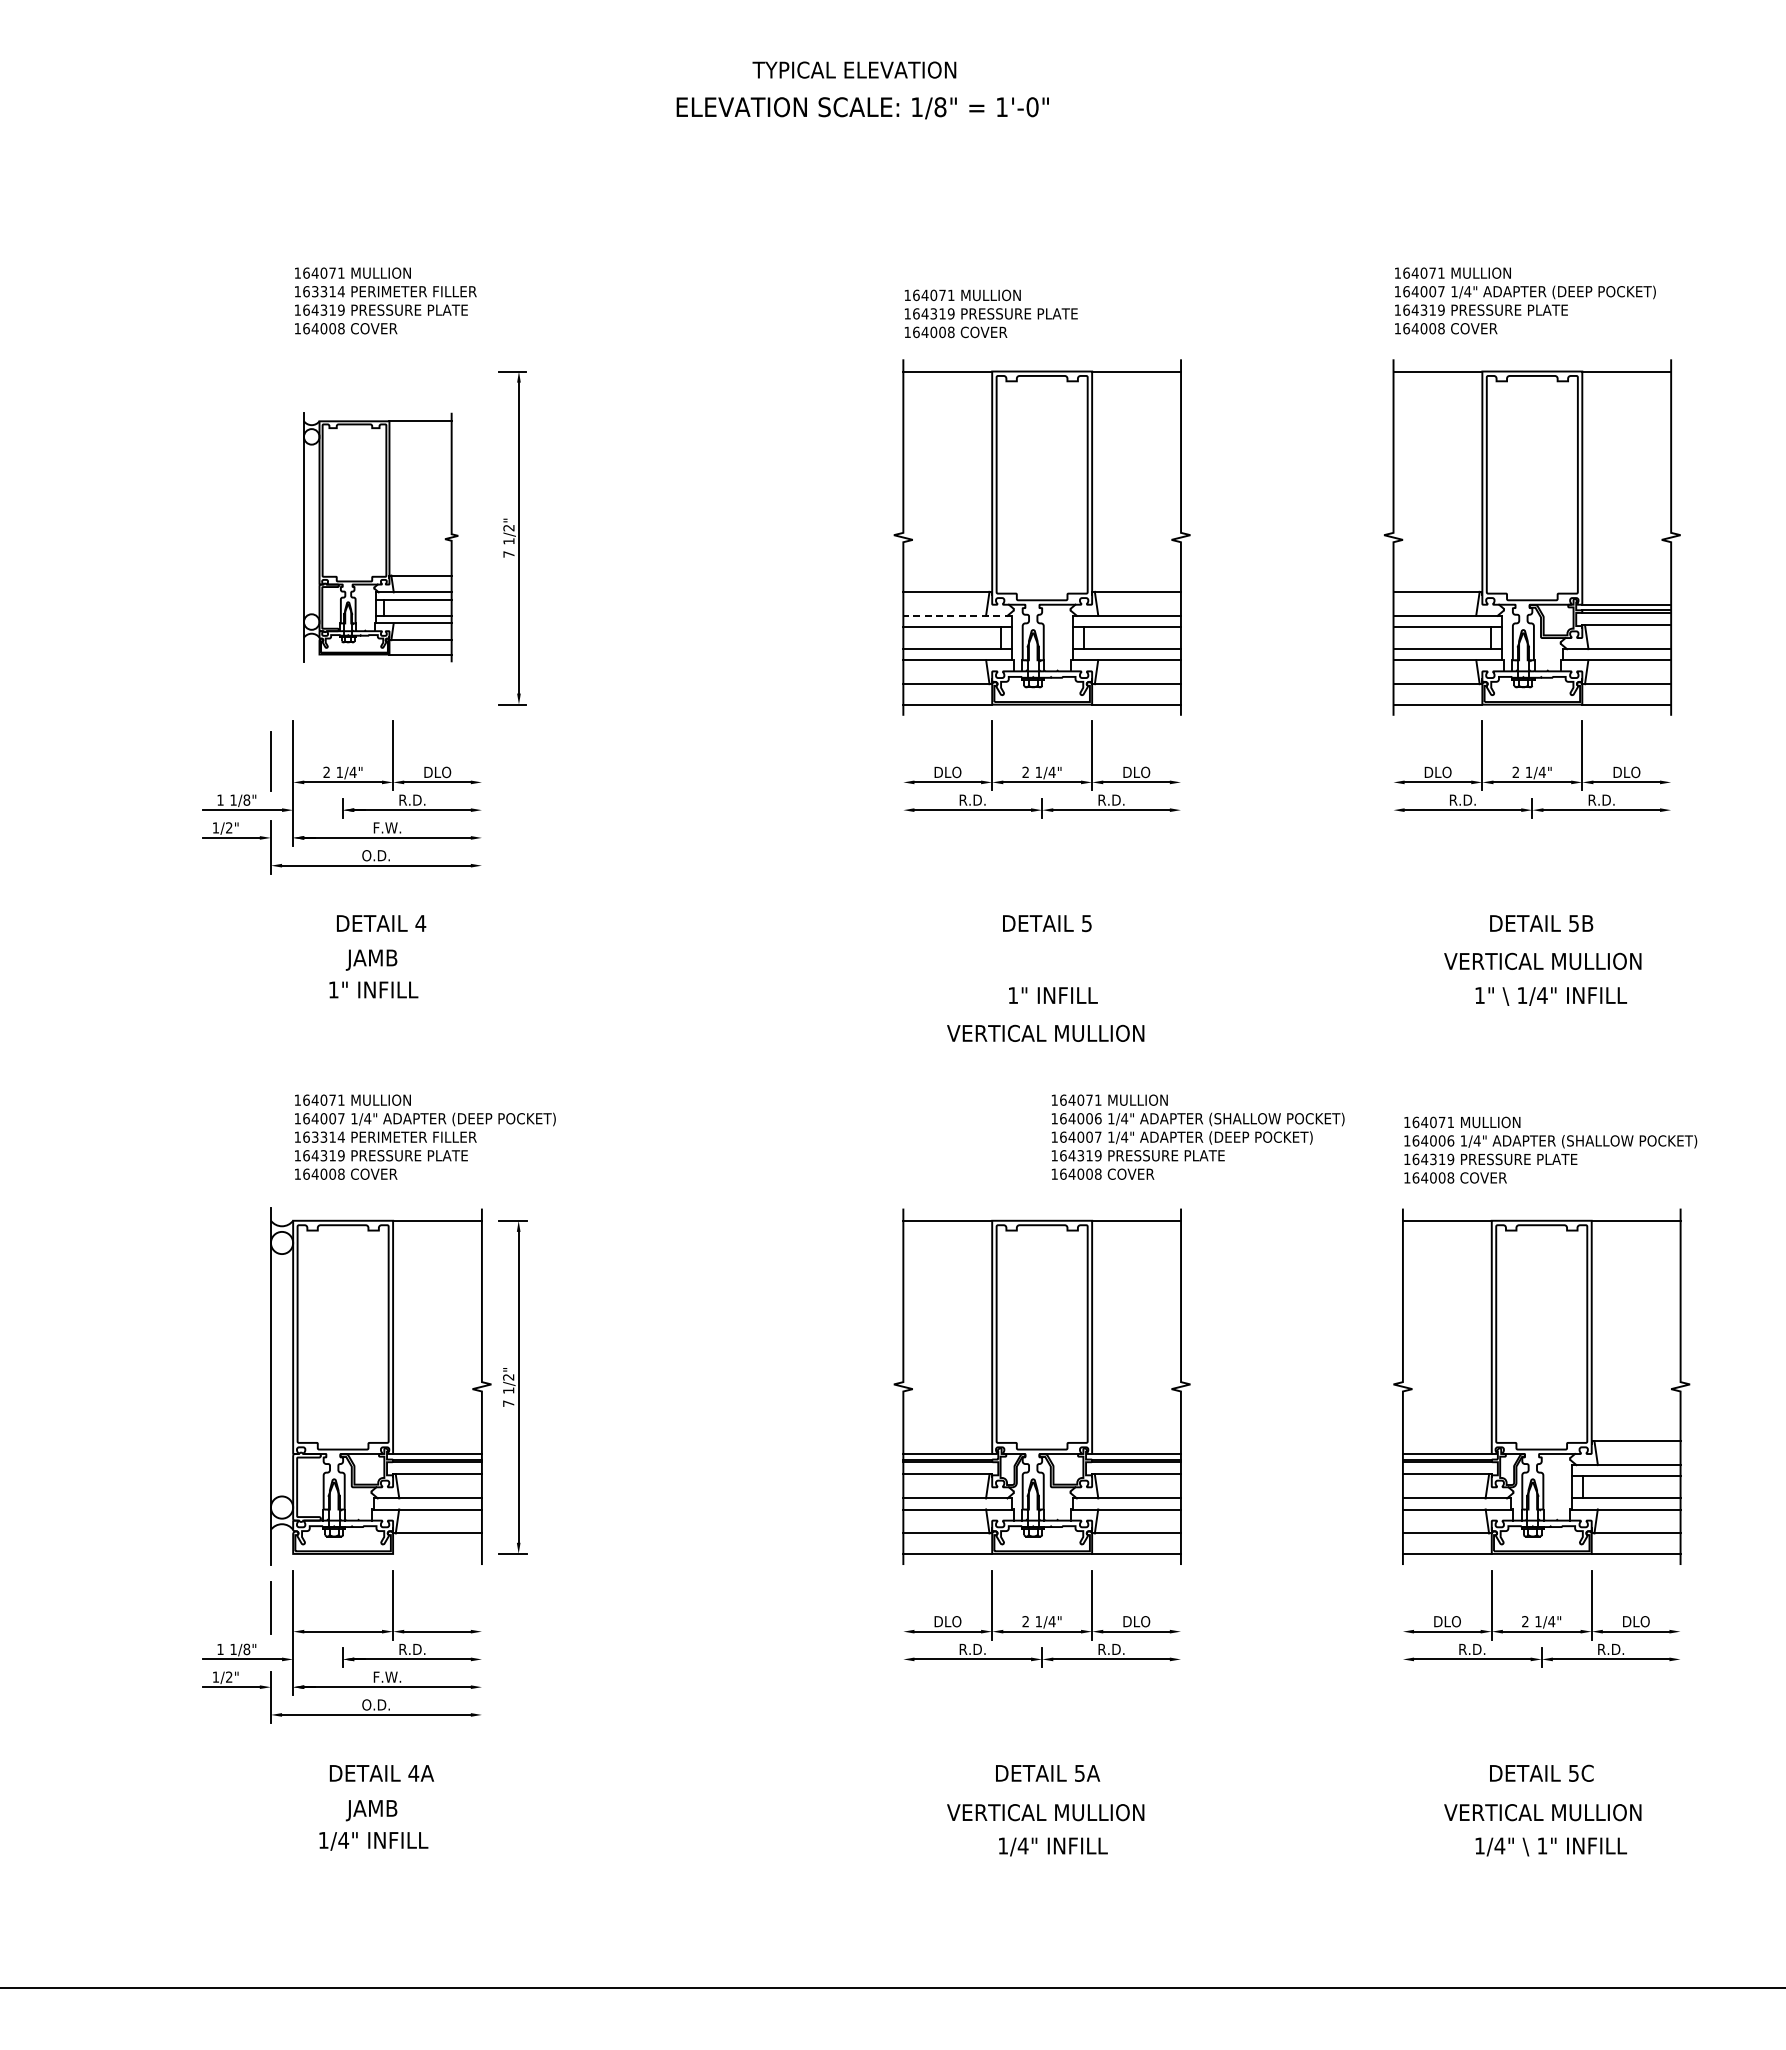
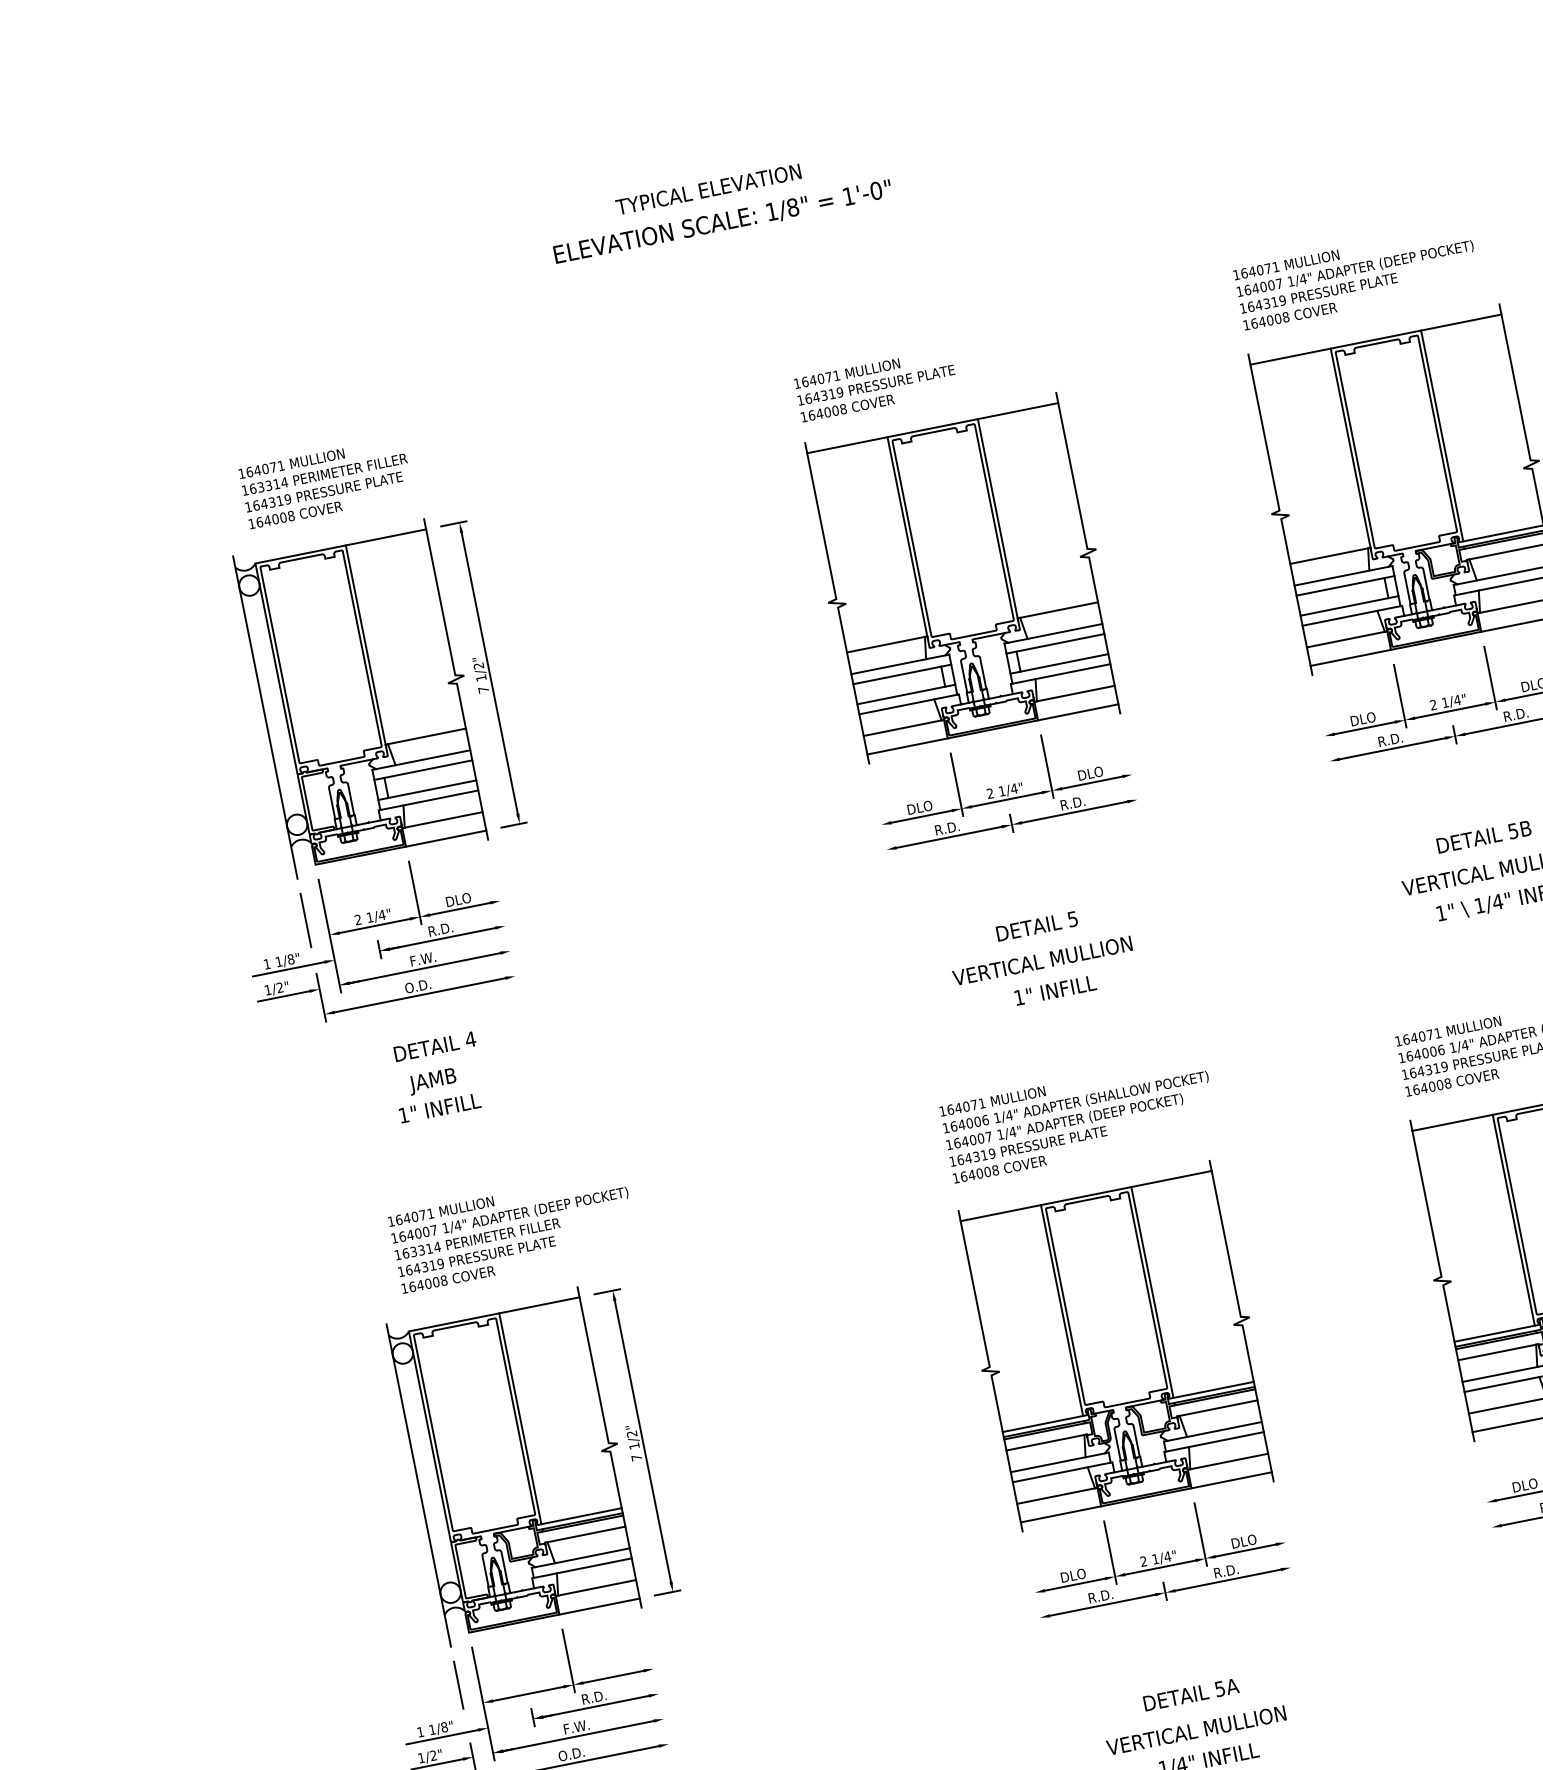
part: (380, 537) -> (364, 697), size x1.43
line: (957, 615) -> (900, 664), dashed -> solid
text: (1045, 1032) -> (1042, 960), moved
text: (1197, 1136) -> (1078, 1118), moved
line: (437, 1553) -> (599, 1606), added

